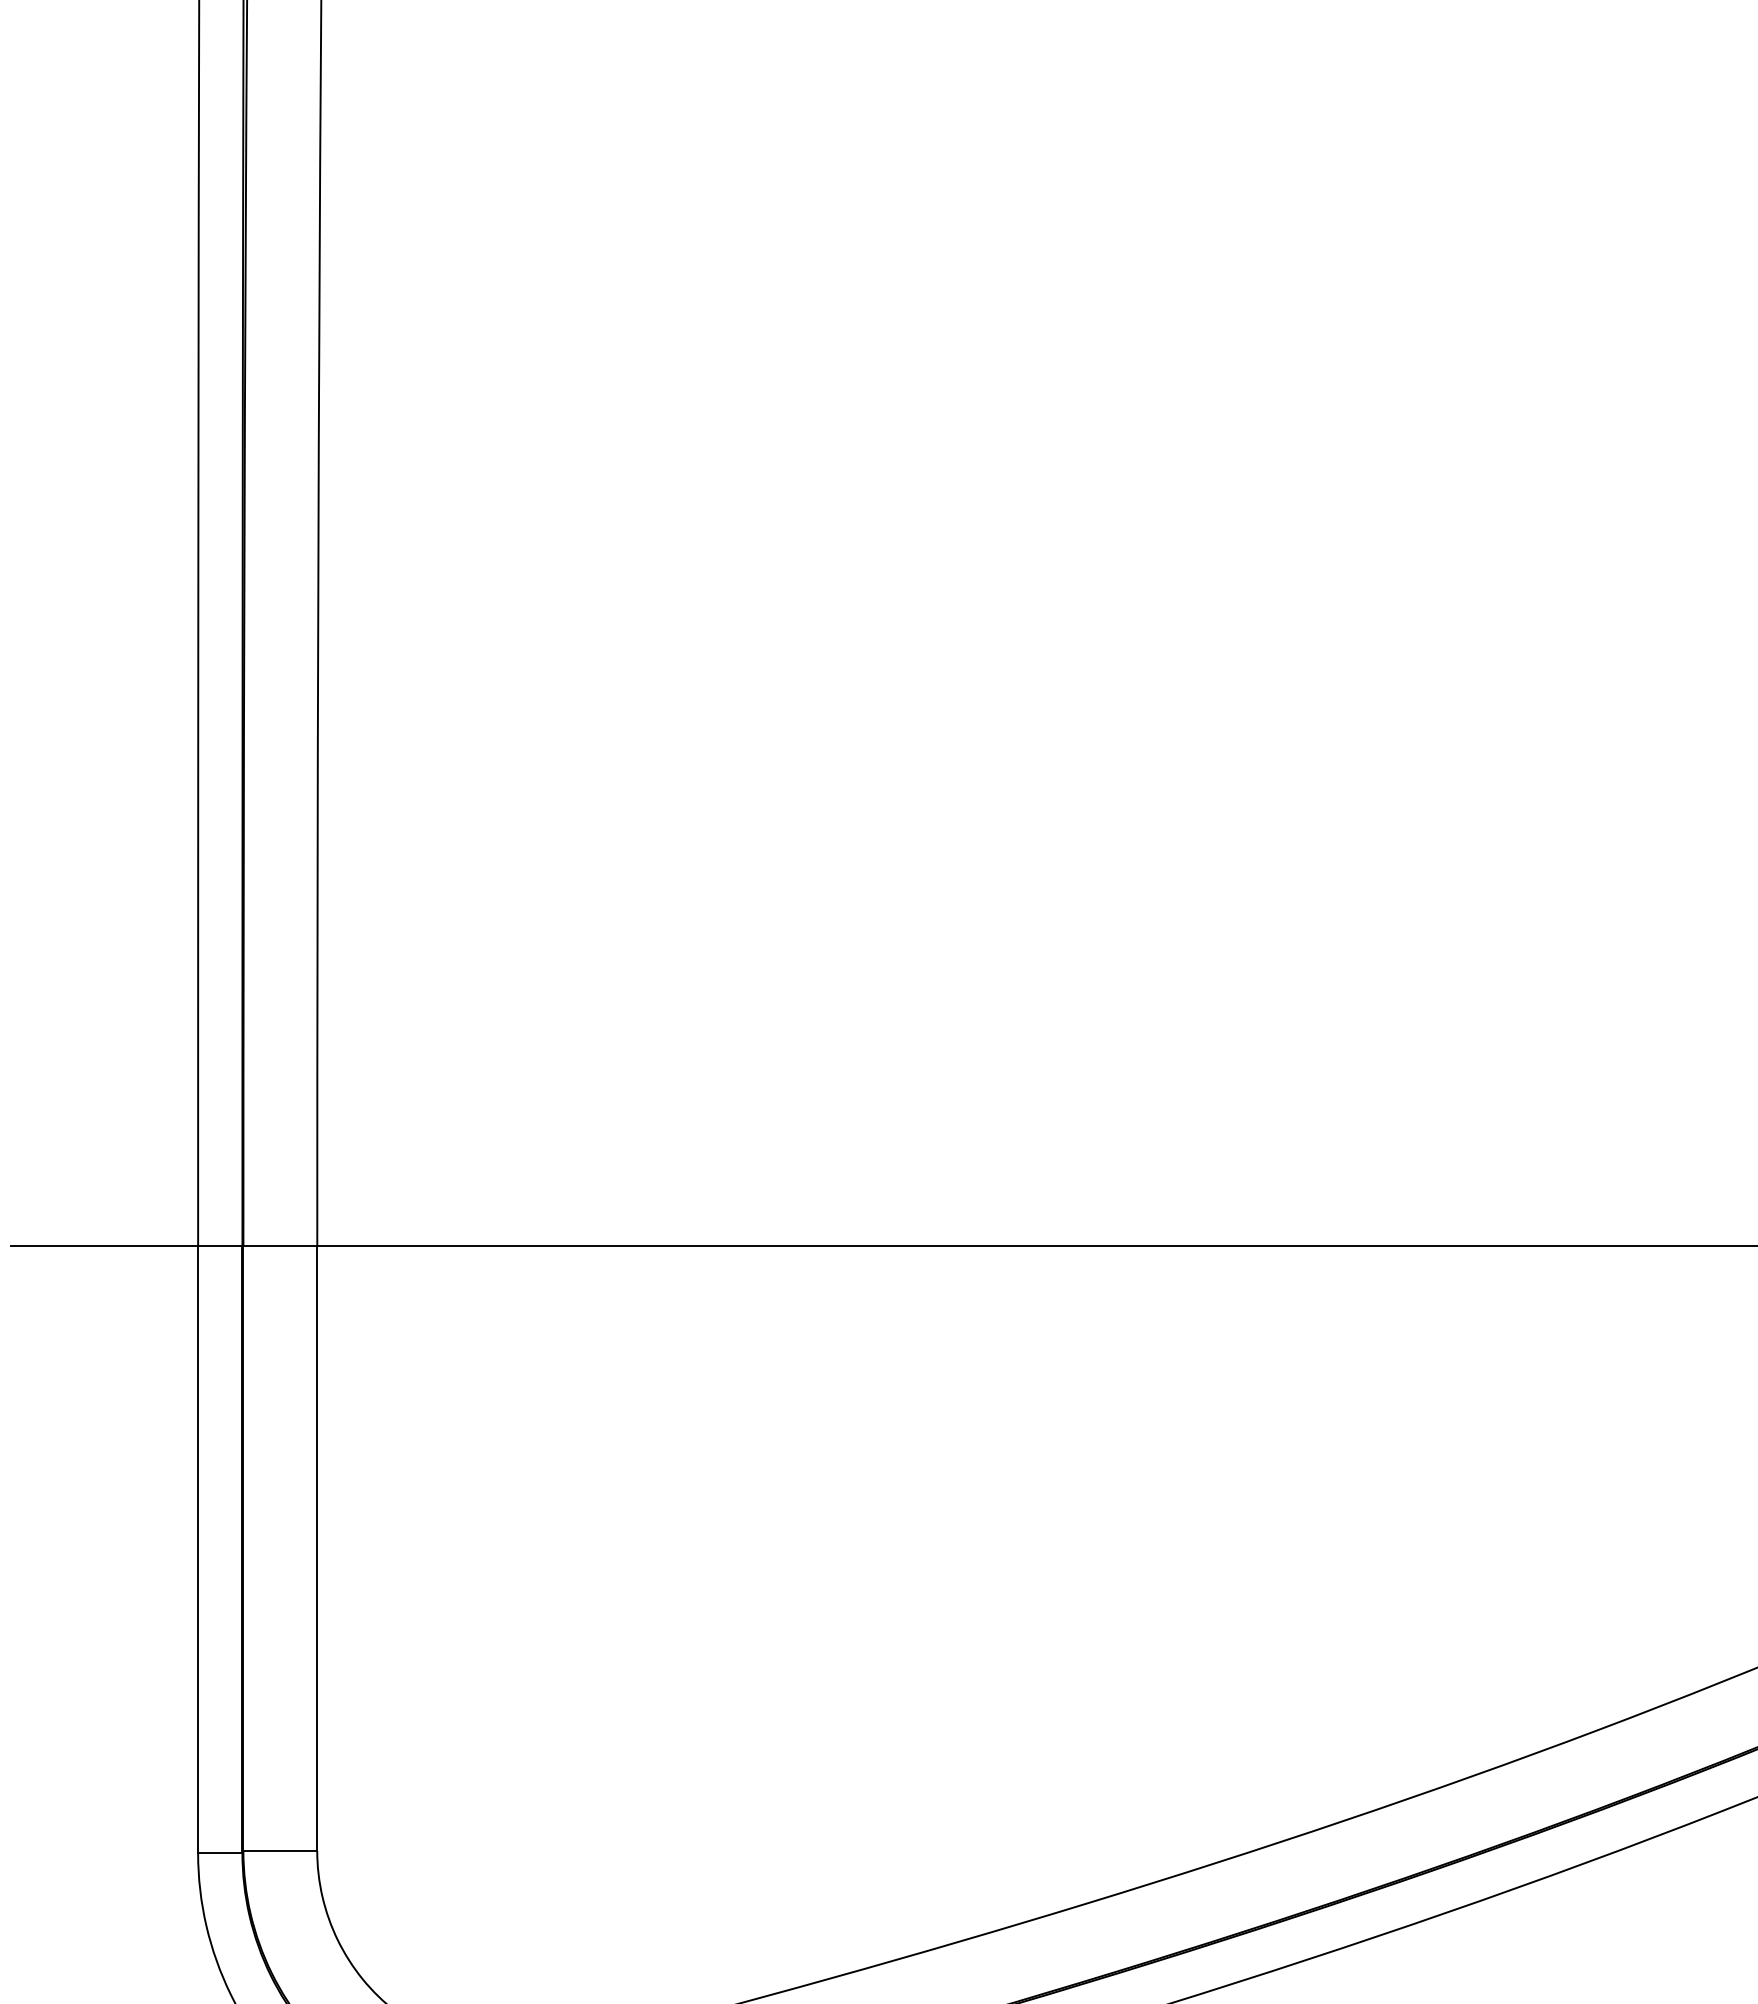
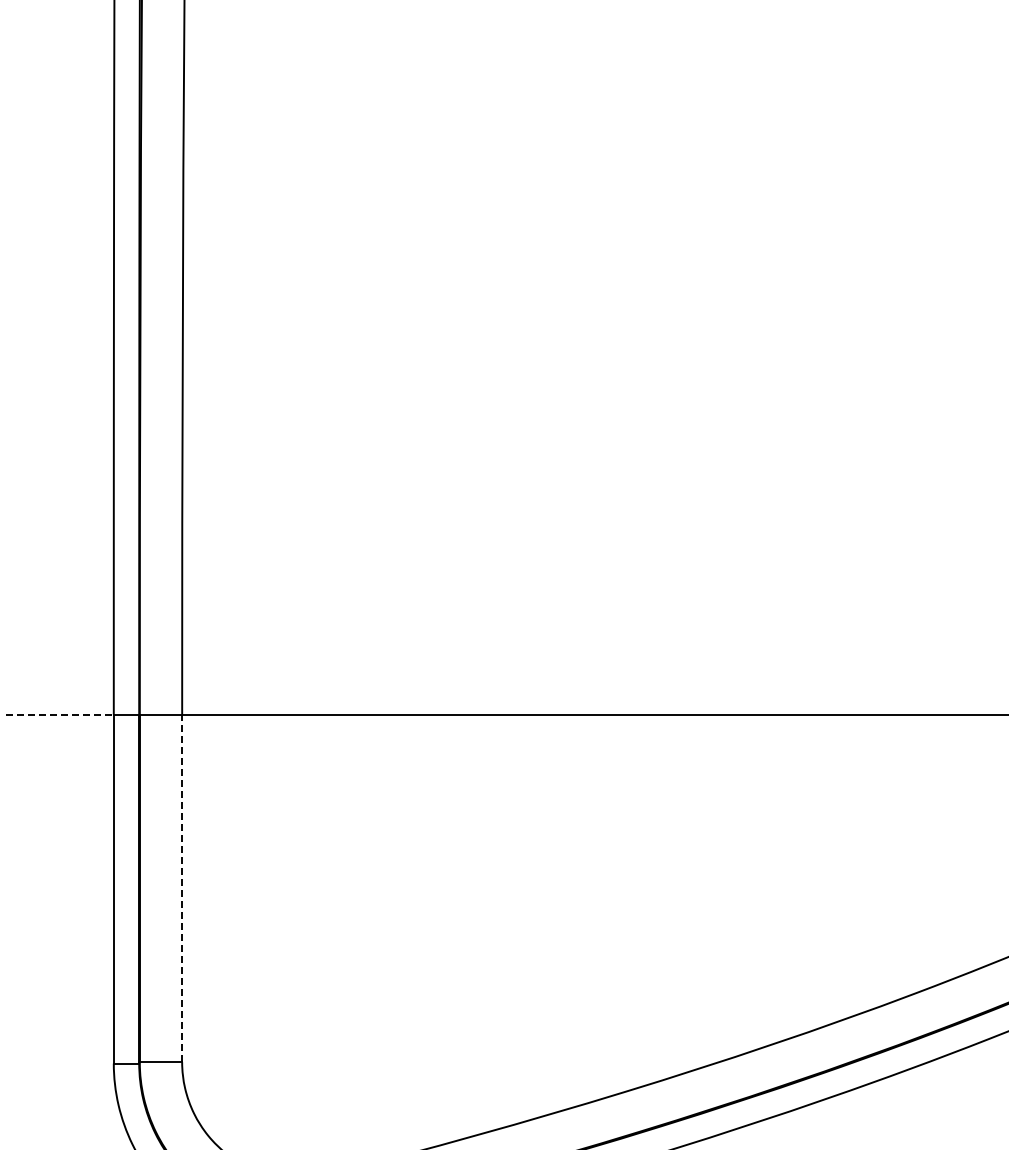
line: (105, 1245) -> (60, 714), solid -> dashed
line: (317, 1548) -> (182, 888), solid -> dashed

